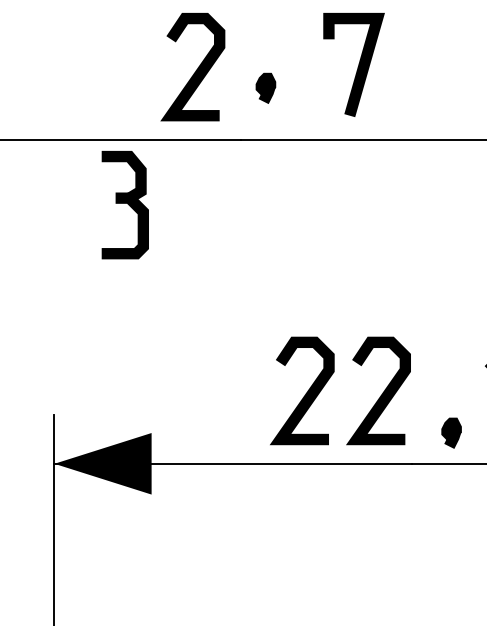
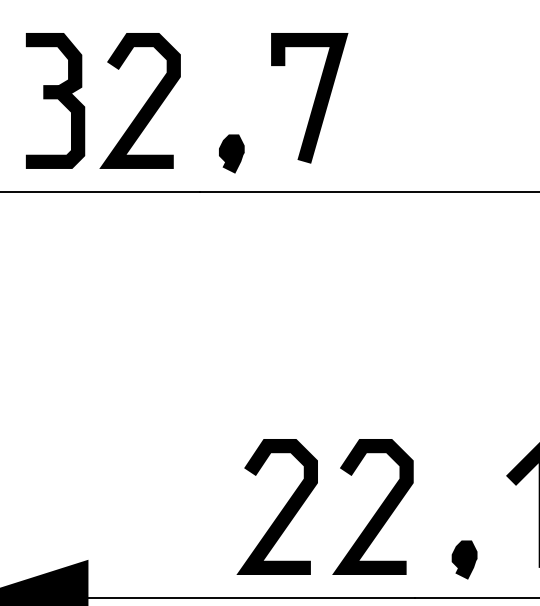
line: (358, 64) -> (315, 97), moved
part: (265, 87) -> (231, 152), moved
part: (124, 205) -> (54, 101), moved

